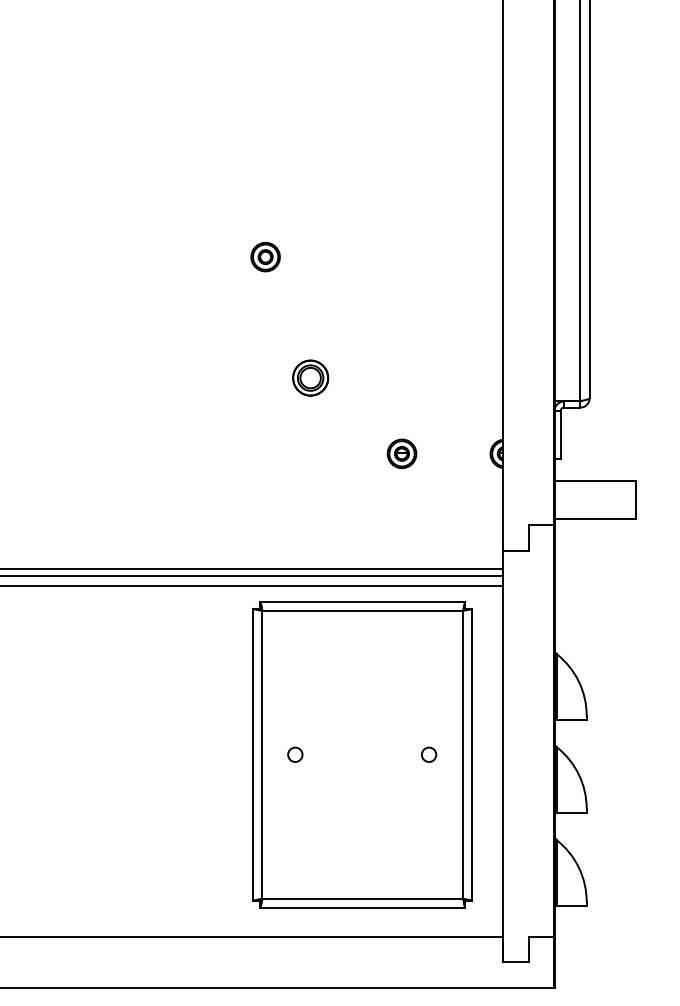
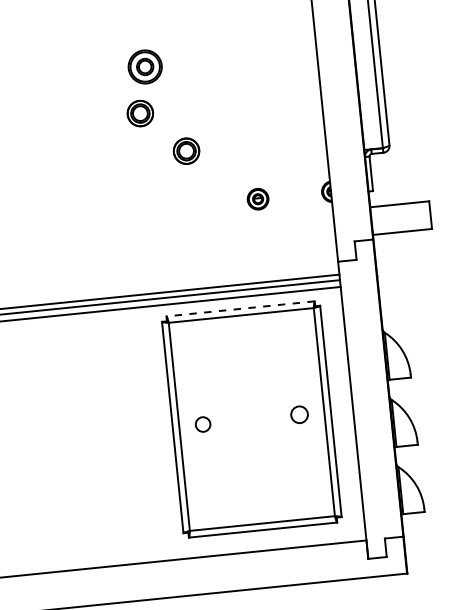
part: (265, 257) -> (145, 67), size x1.6
part: (252, 319) -> (140, 113), added
line: (362, 601) -> (240, 308), solid -> dashed
circle: (295, 754) -> (203, 424), size x1.4
circle: (429, 754) -> (300, 414), size x1.6

